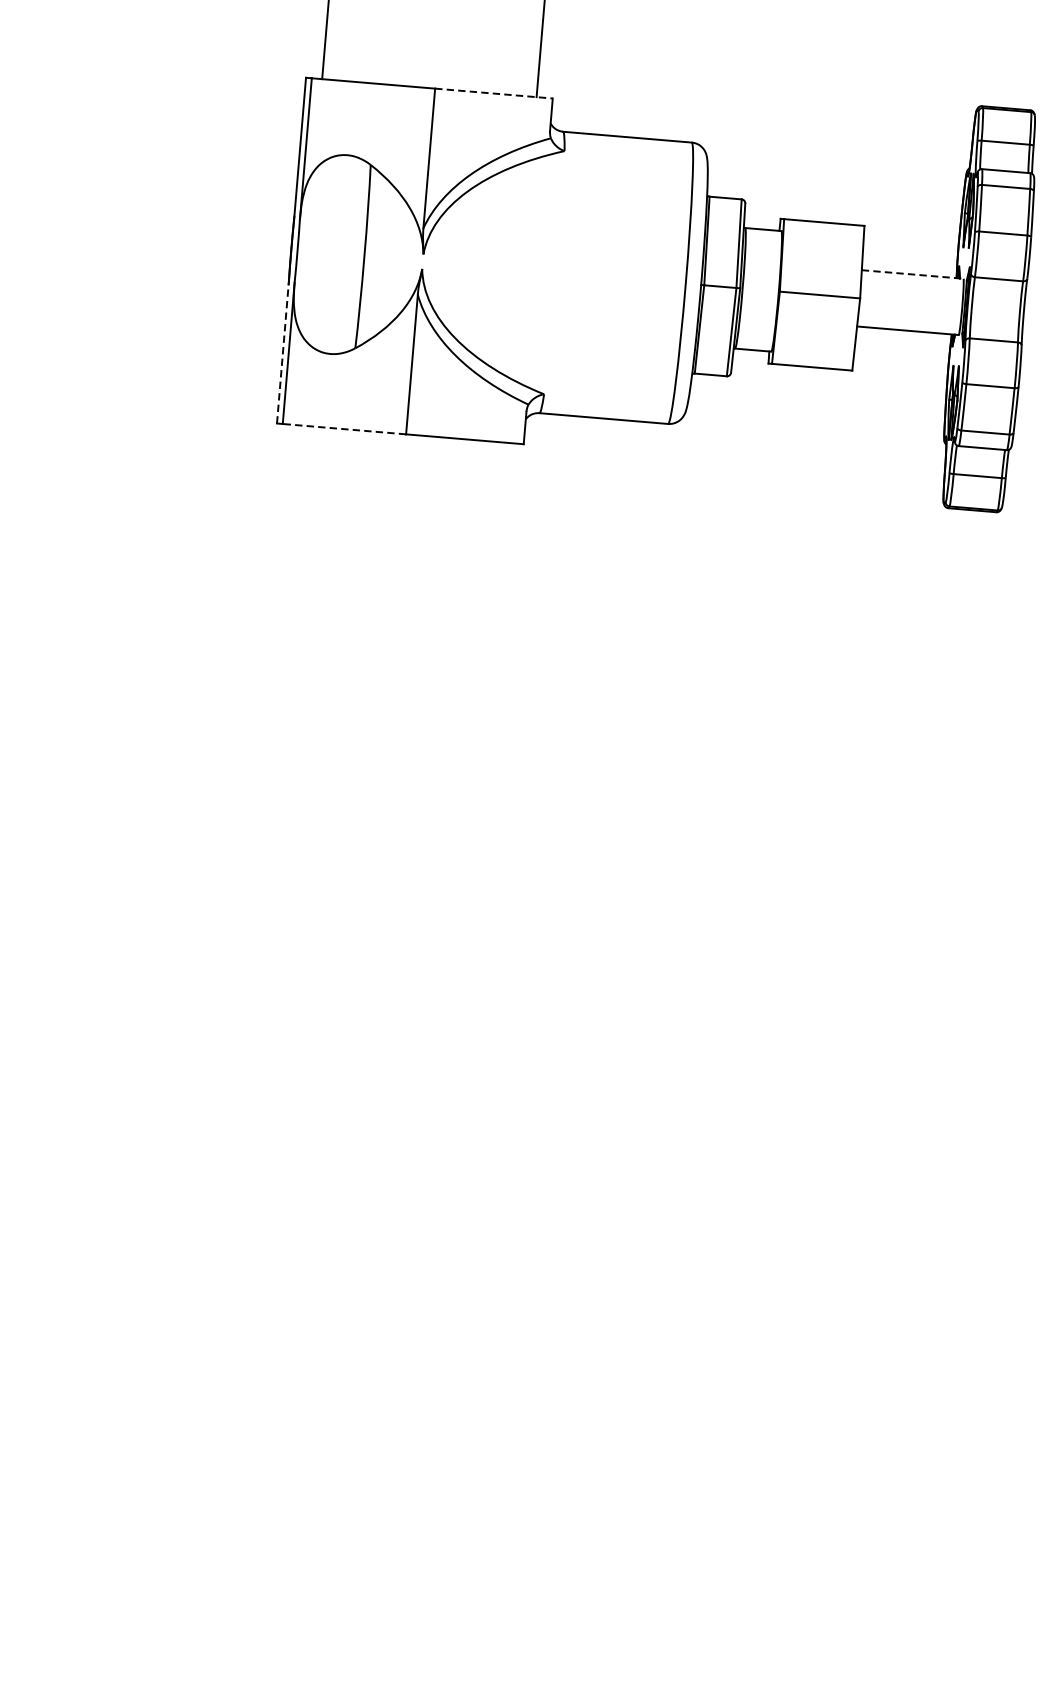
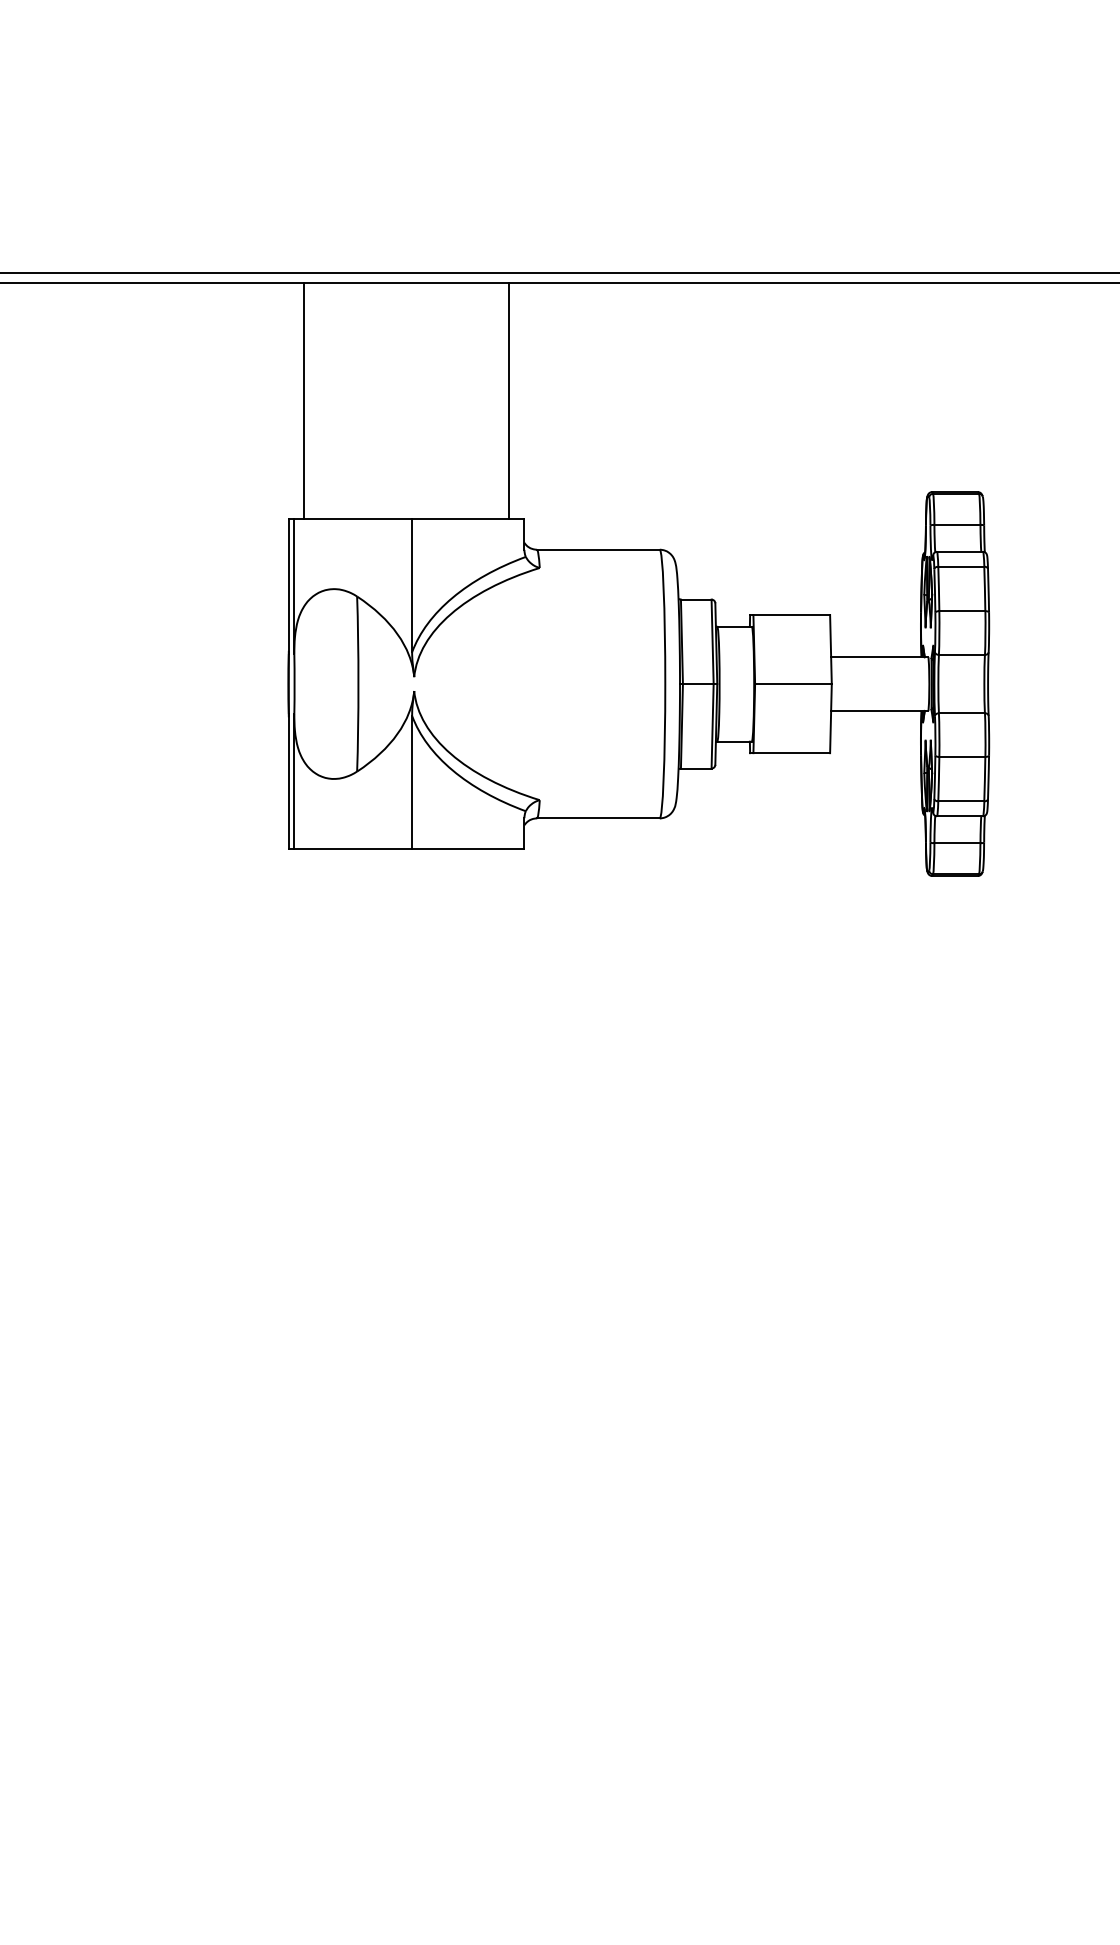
line: (494, 94) -> (468, 519), dashed -> solid
line: (912, 274) -> (879, 657), dashed -> solid
line: (282, 352) -> (288, 781), dashed -> solid
line: (344, 429) -> (353, 849), dashed -> solid

